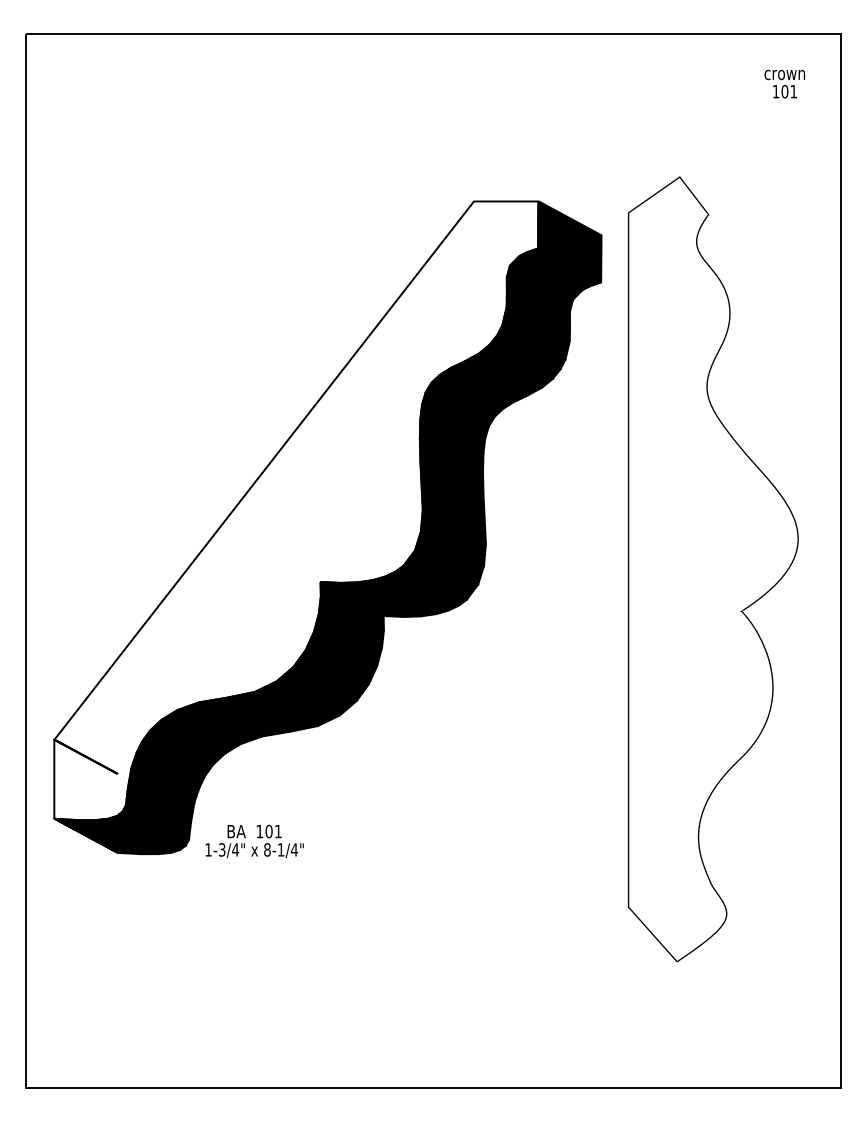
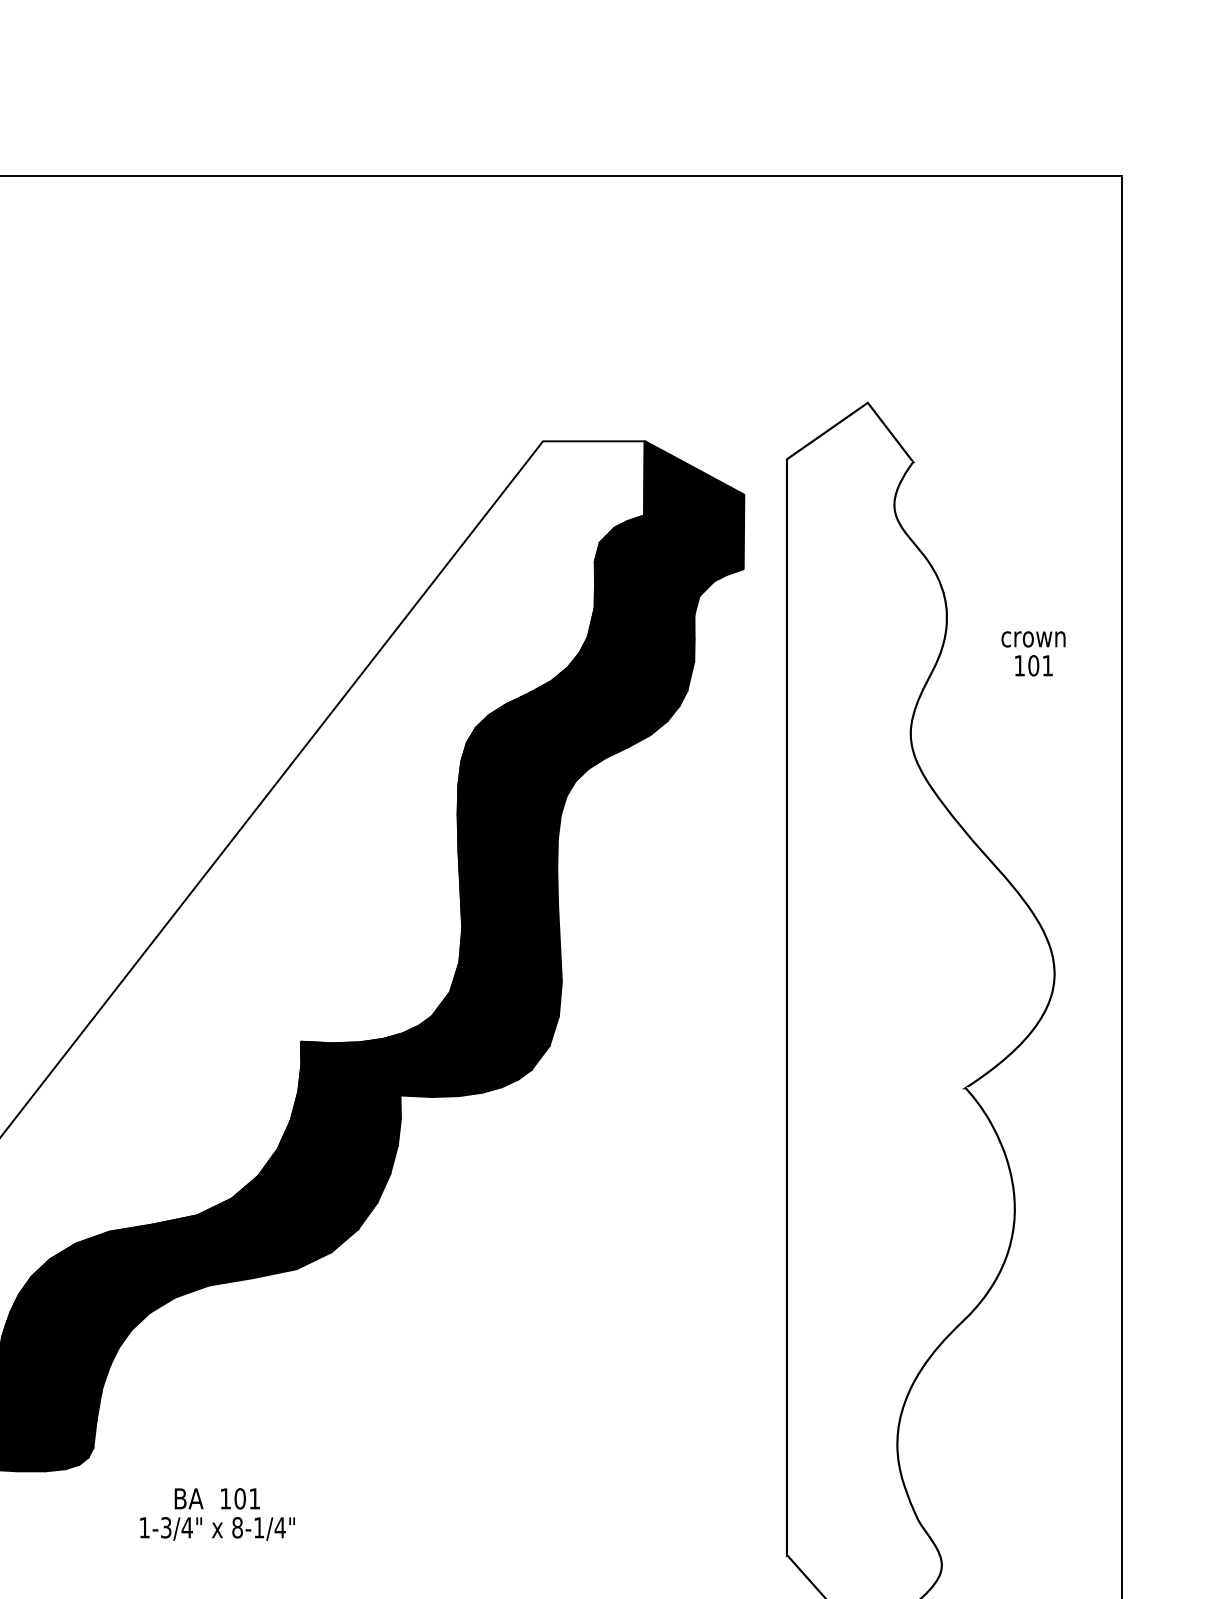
text: (784, 83) -> (1033, 652), moved
text: (254, 841) -> (217, 1514), moved

